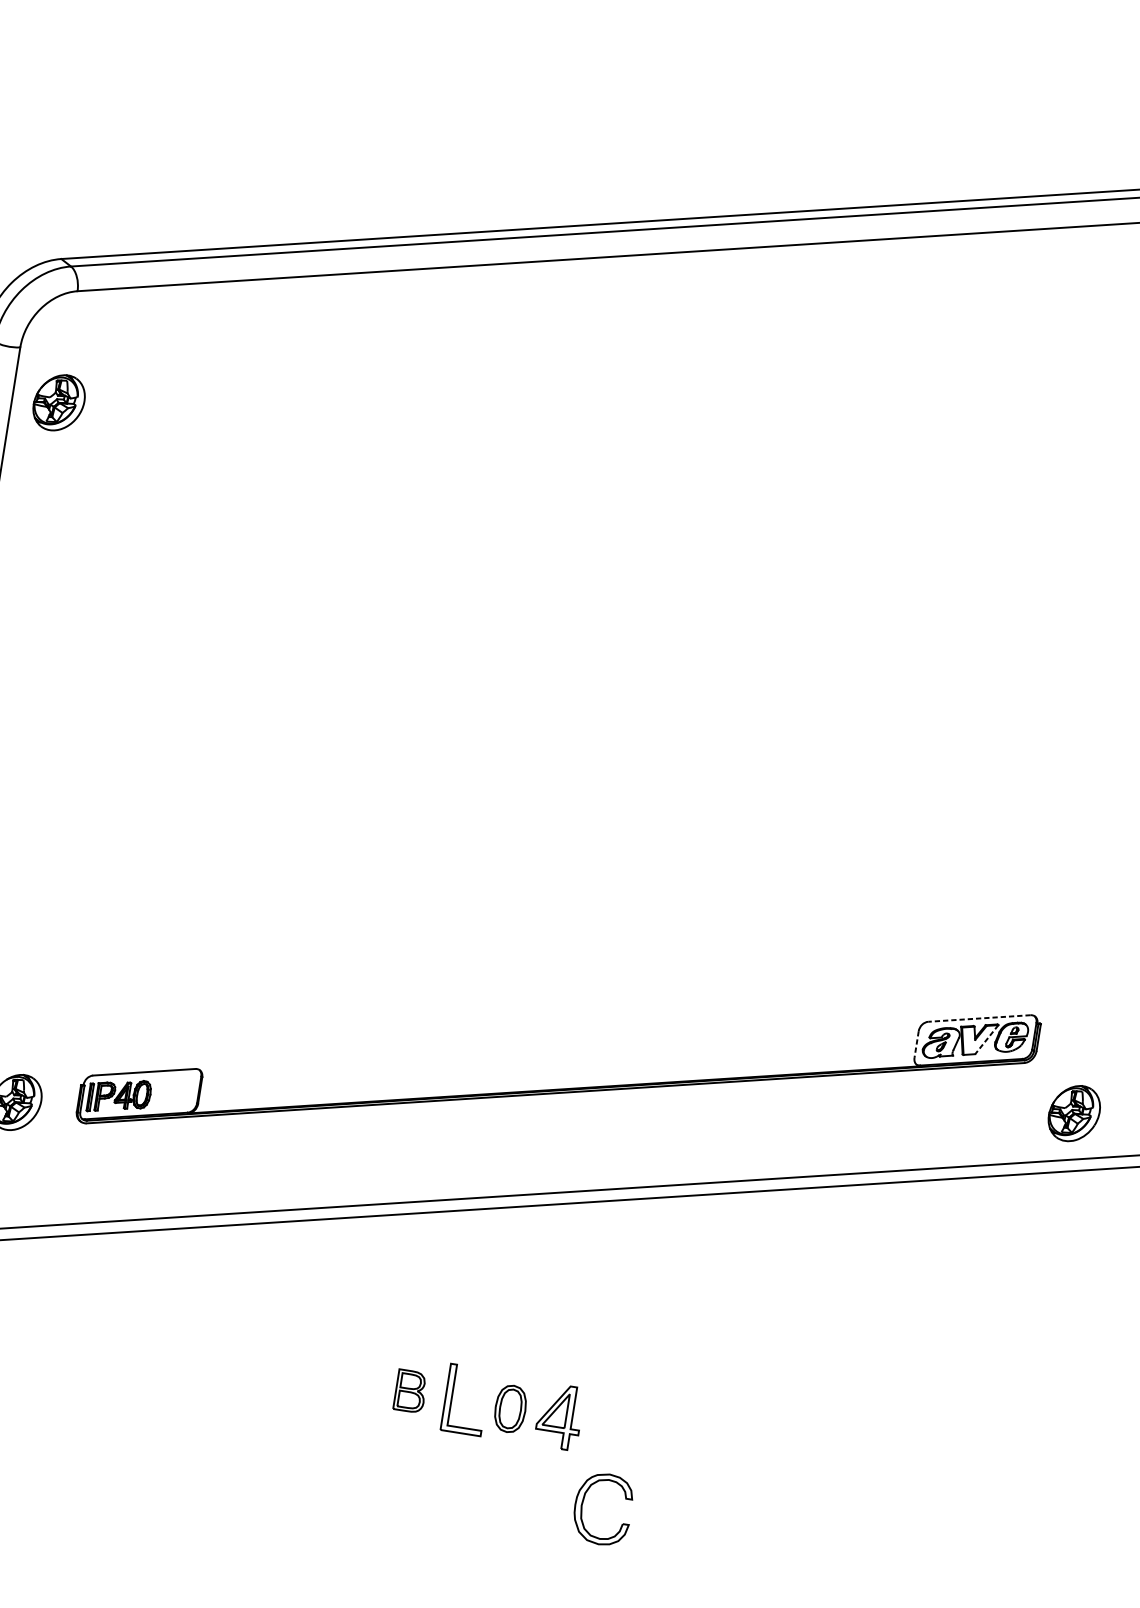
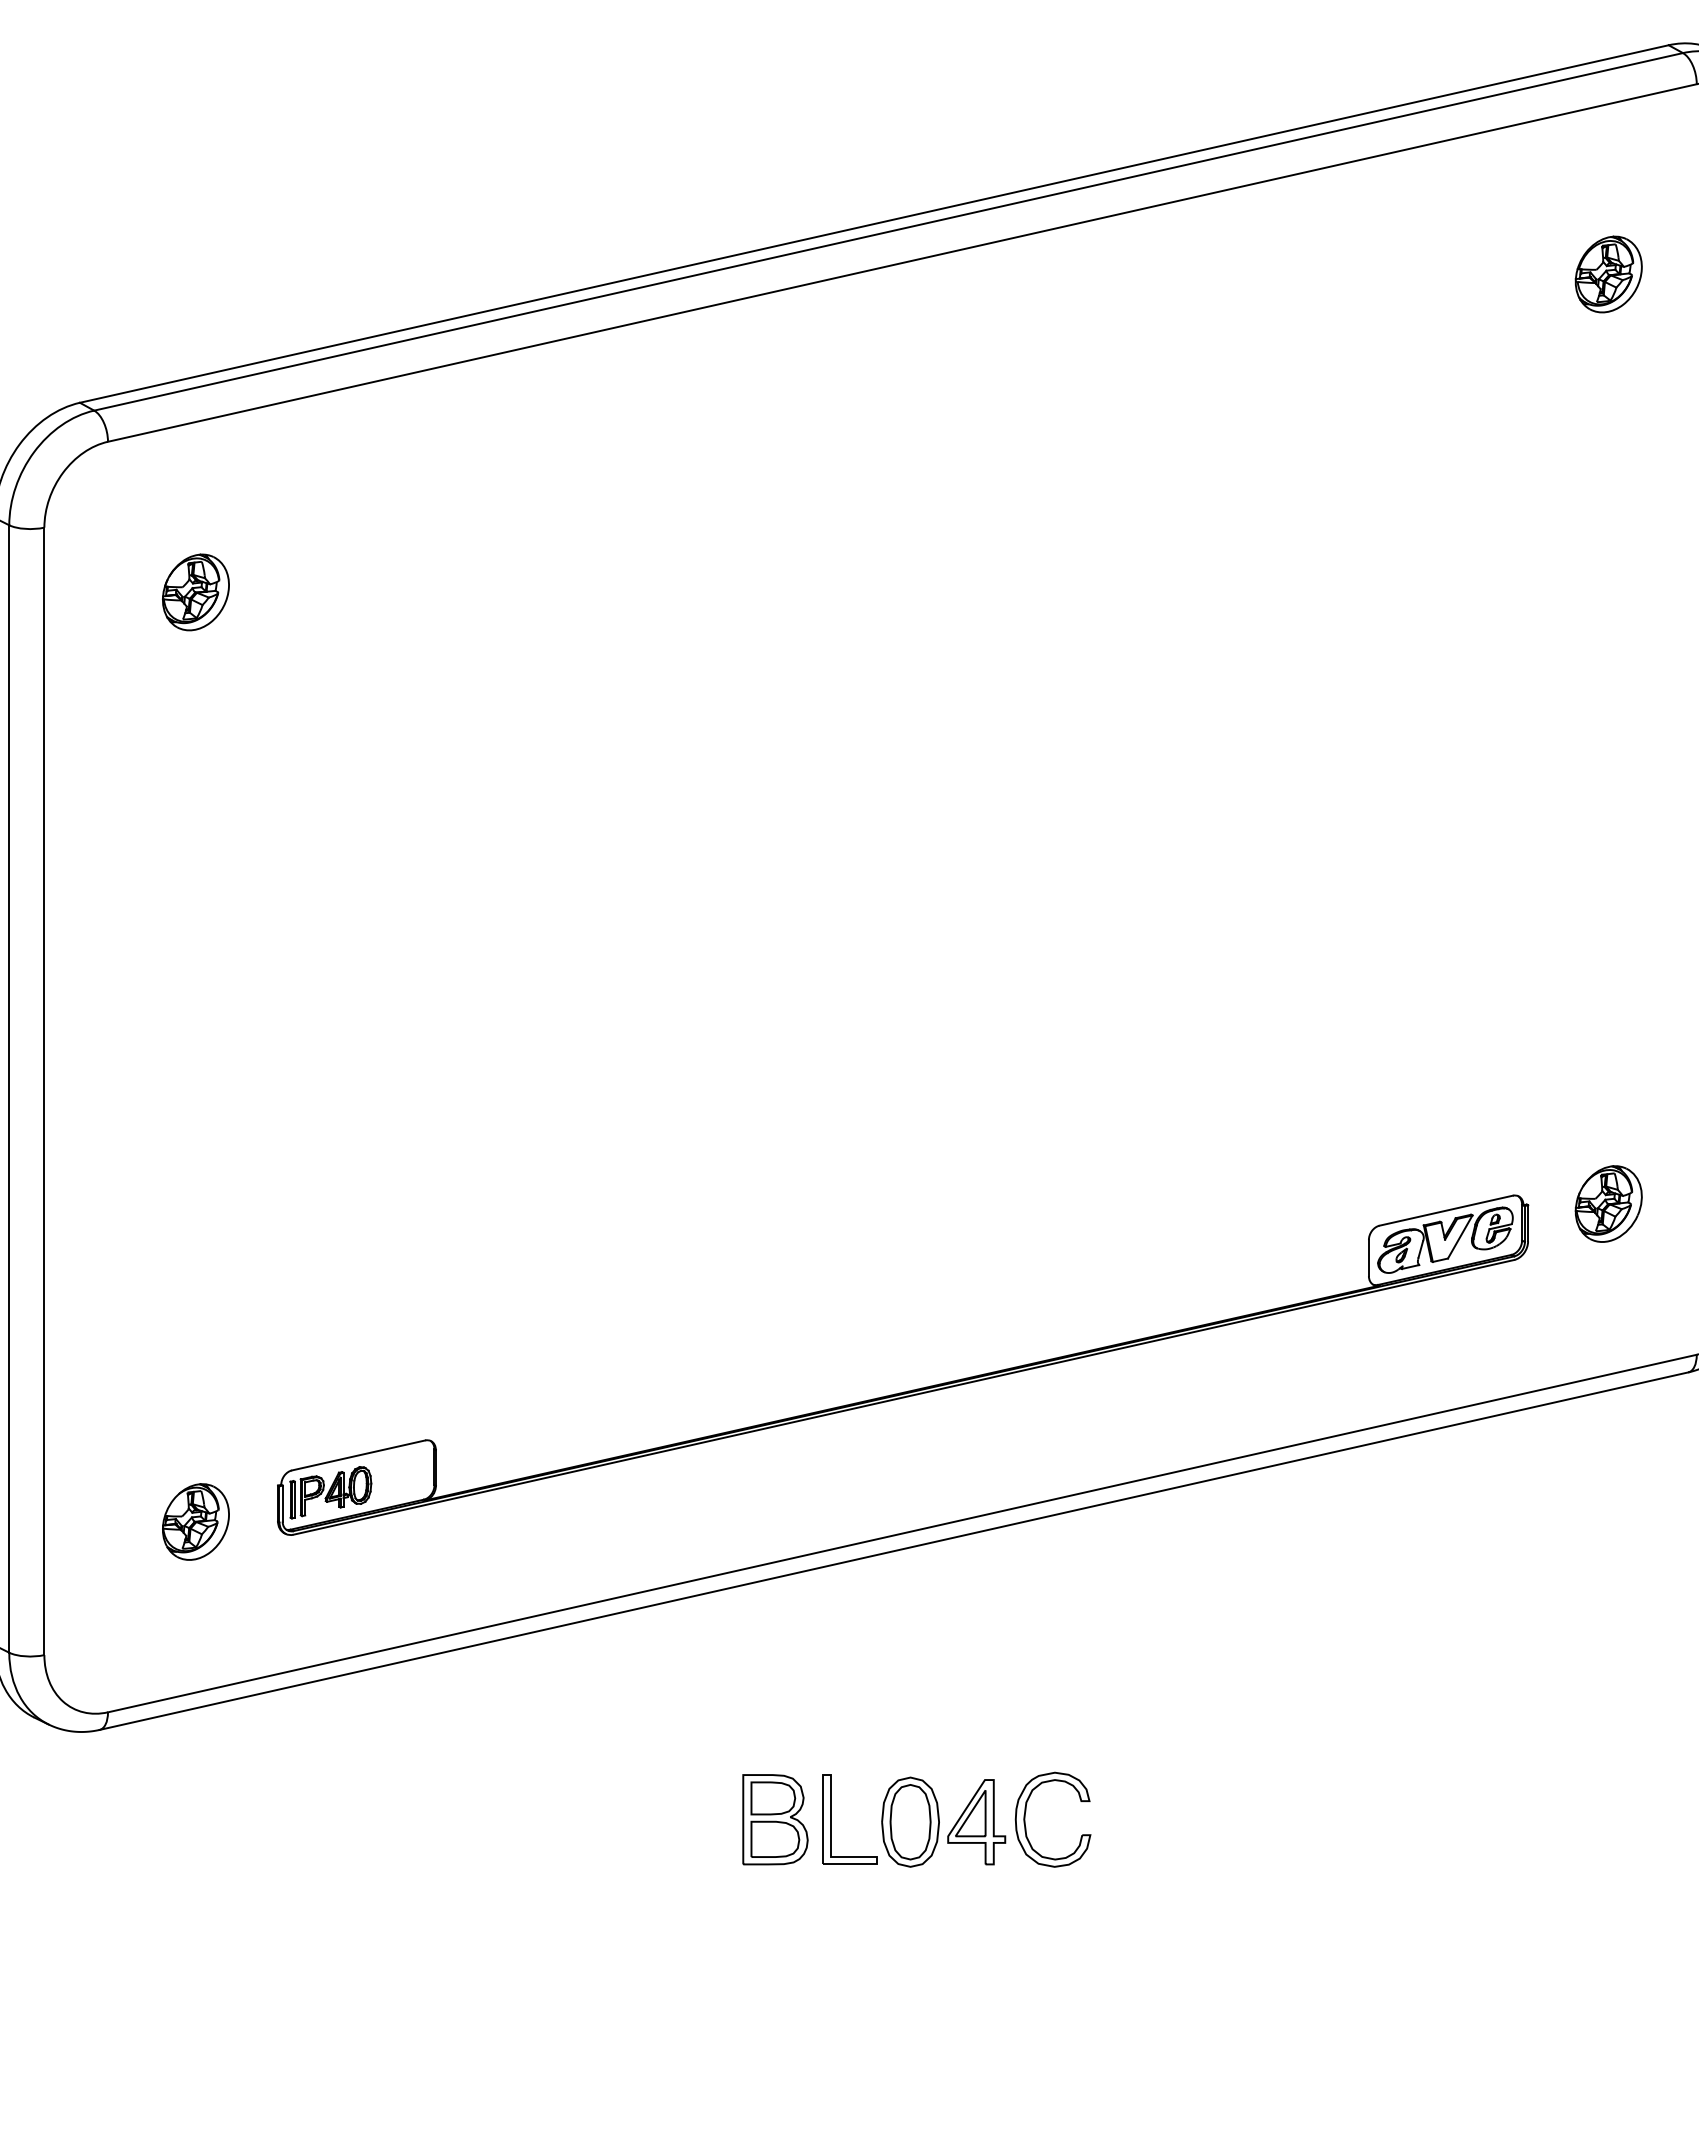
part: (58, 402) -> (195, 592), moved
line: (979, 1018) -> (1445, 1210), dashed -> solid
line: (986, 1040) -> (1460, 1237), dashed -> solid
line: (916, 1044) -> (1368, 1258), dashed -> solid
part: (1074, 1113) -> (1608, 1203), moved
part: (410, 1391) -> (775, 1819), size x1.67
part: (510, 1408) -> (910, 1821), size x1.43
part: (582, 1505) -> (1025, 1819), moved

